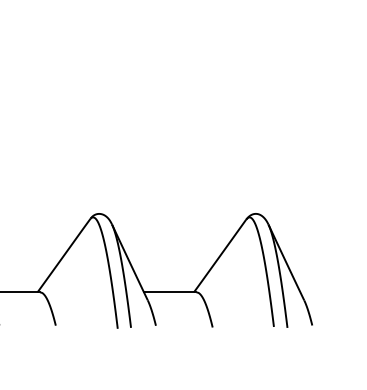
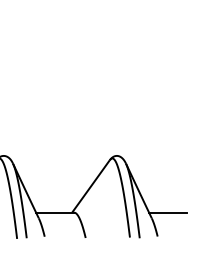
line: (326, 292) -> (167, 212), added

